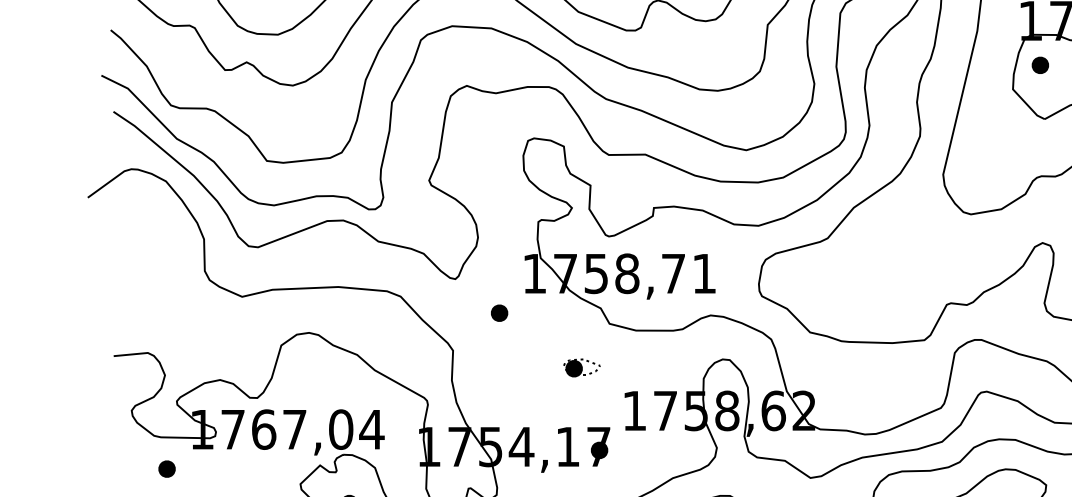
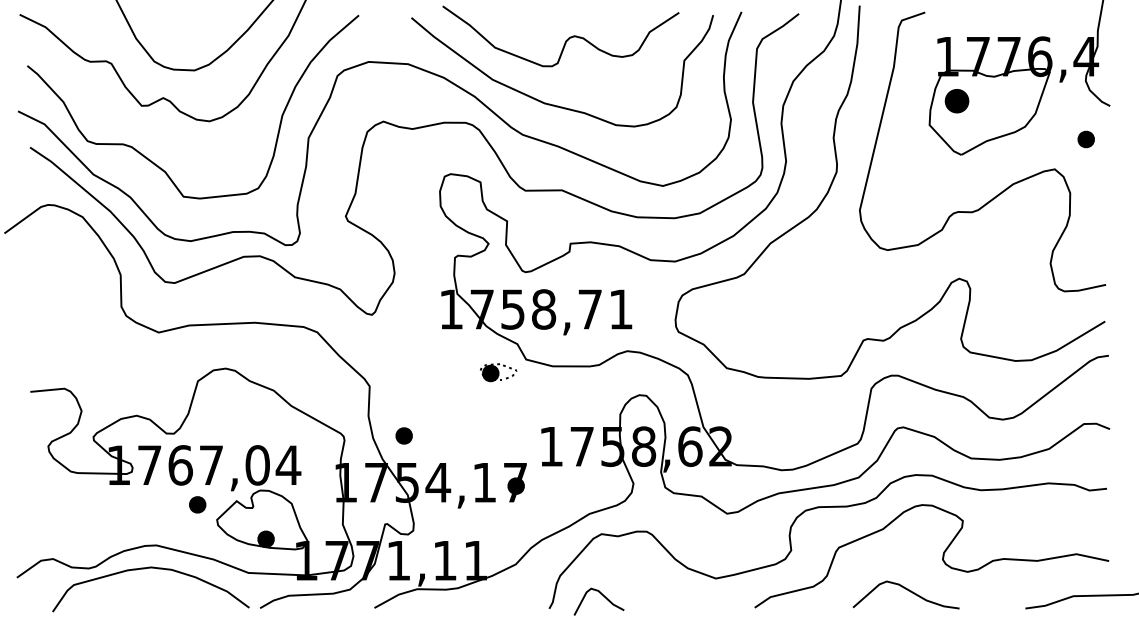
part: (1039, 64) -> (956, 100), size x1.4
part: (498, 312) -> (403, 435), moved
part: (581, 367) -> (498, 372), moved
part: (166, 468) -> (197, 504), moved

